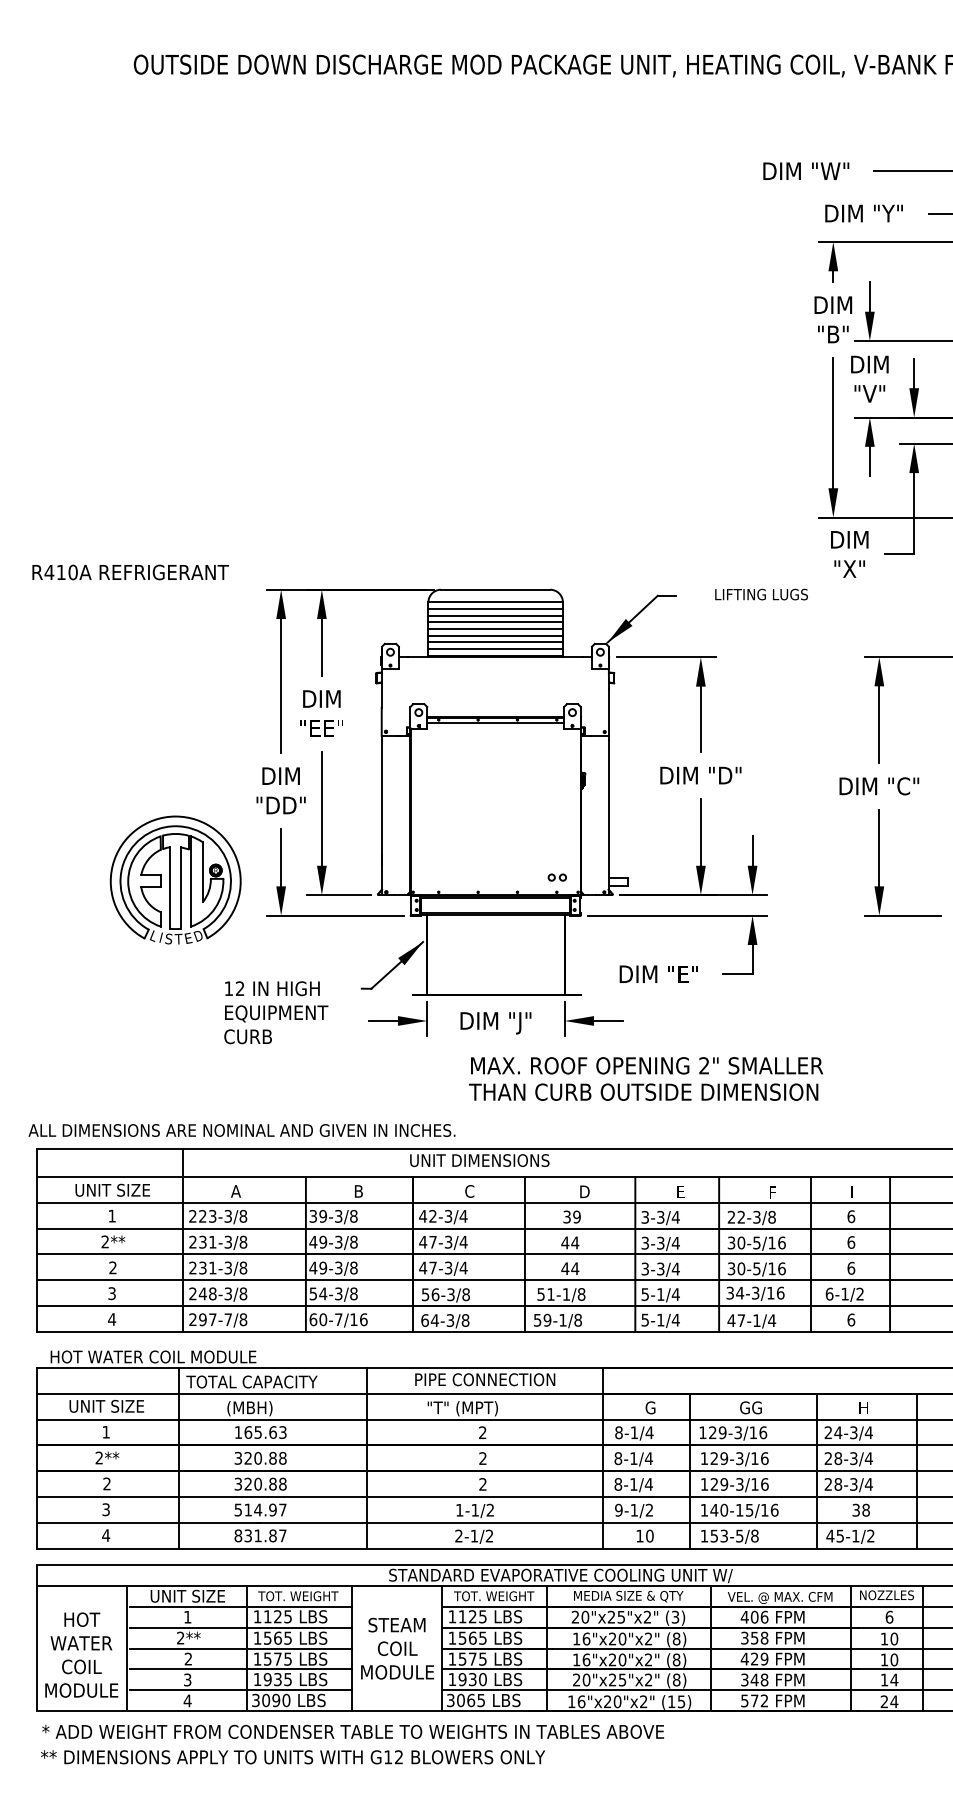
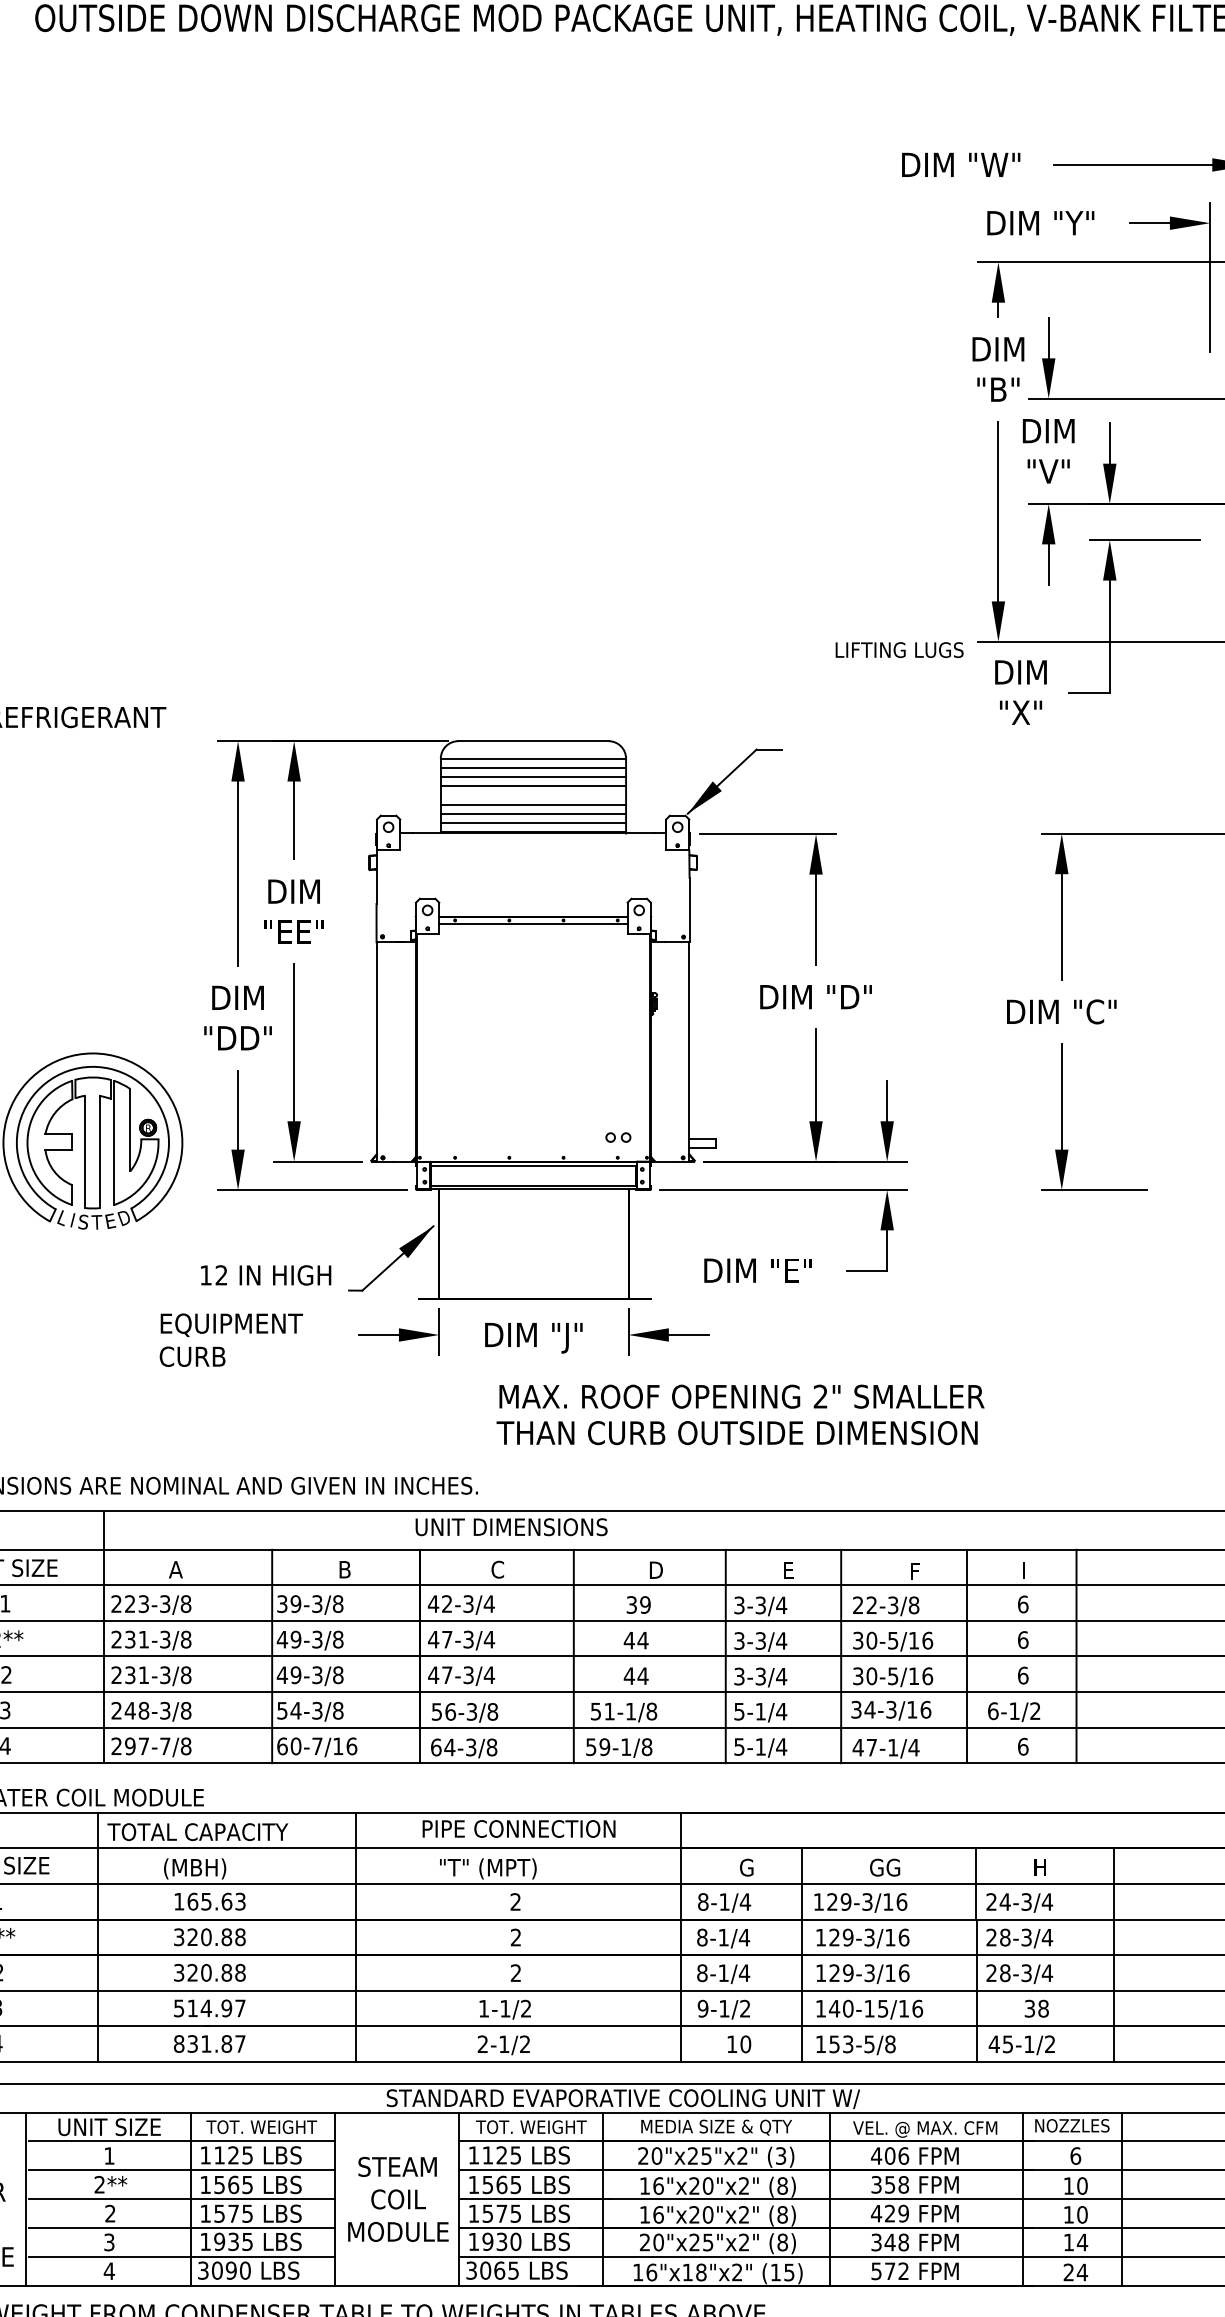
text: (761, 594) -> (899, 649), moved
line: (495, 629) -> (533, 795), removed
text: (272, 988) -> (266, 1275), moved
text: (612, 1701) -> (694, 2272), 16"x20"x2" -> 16"x18"x2"

